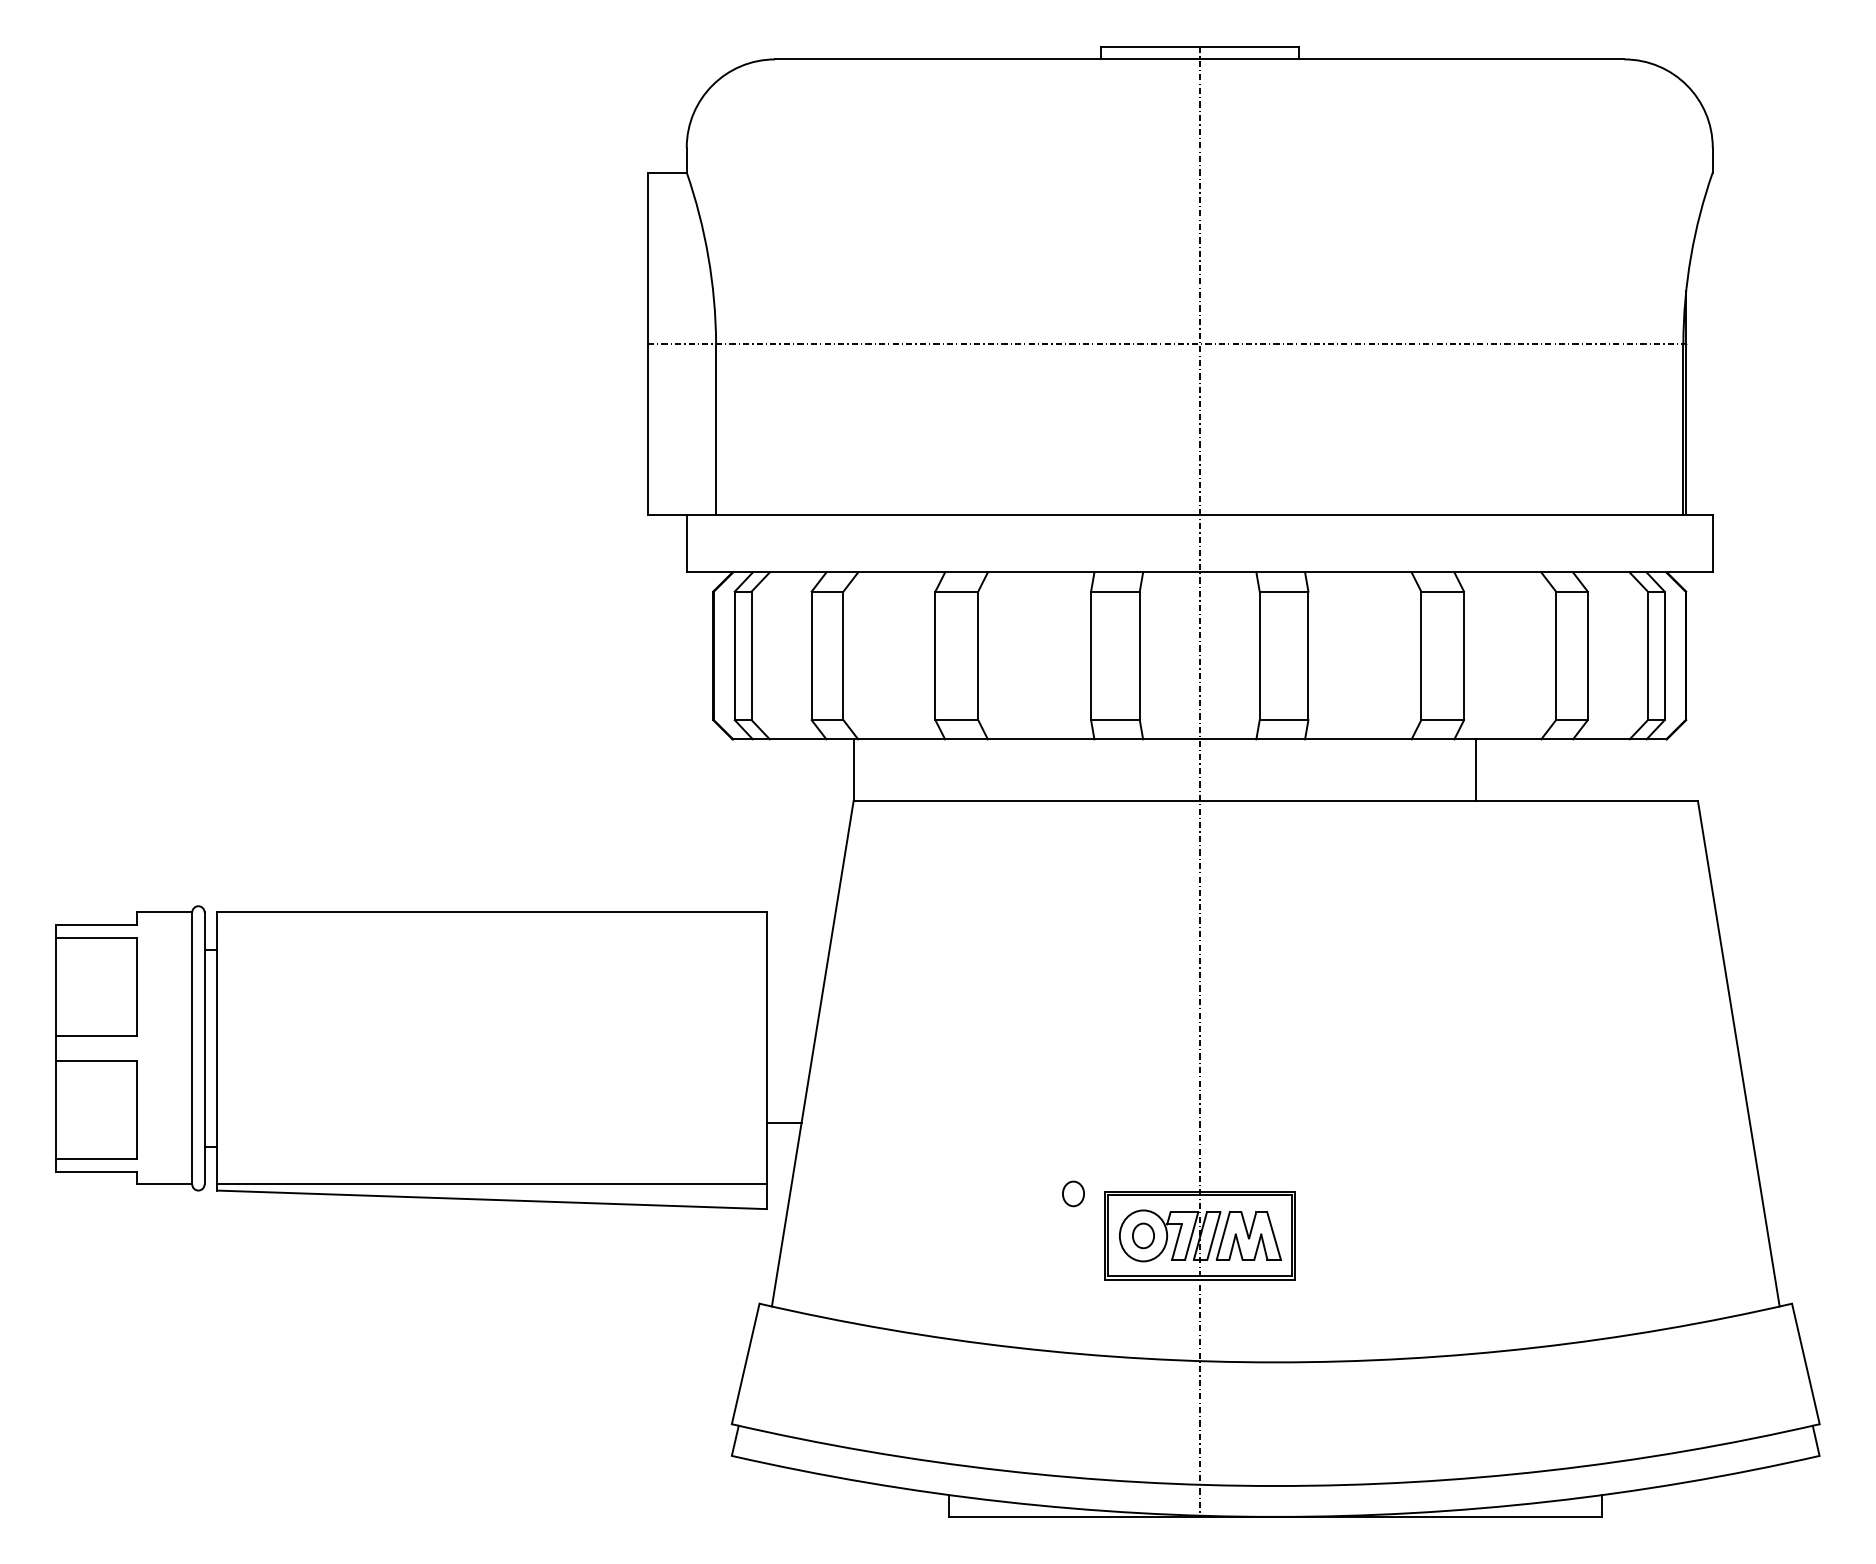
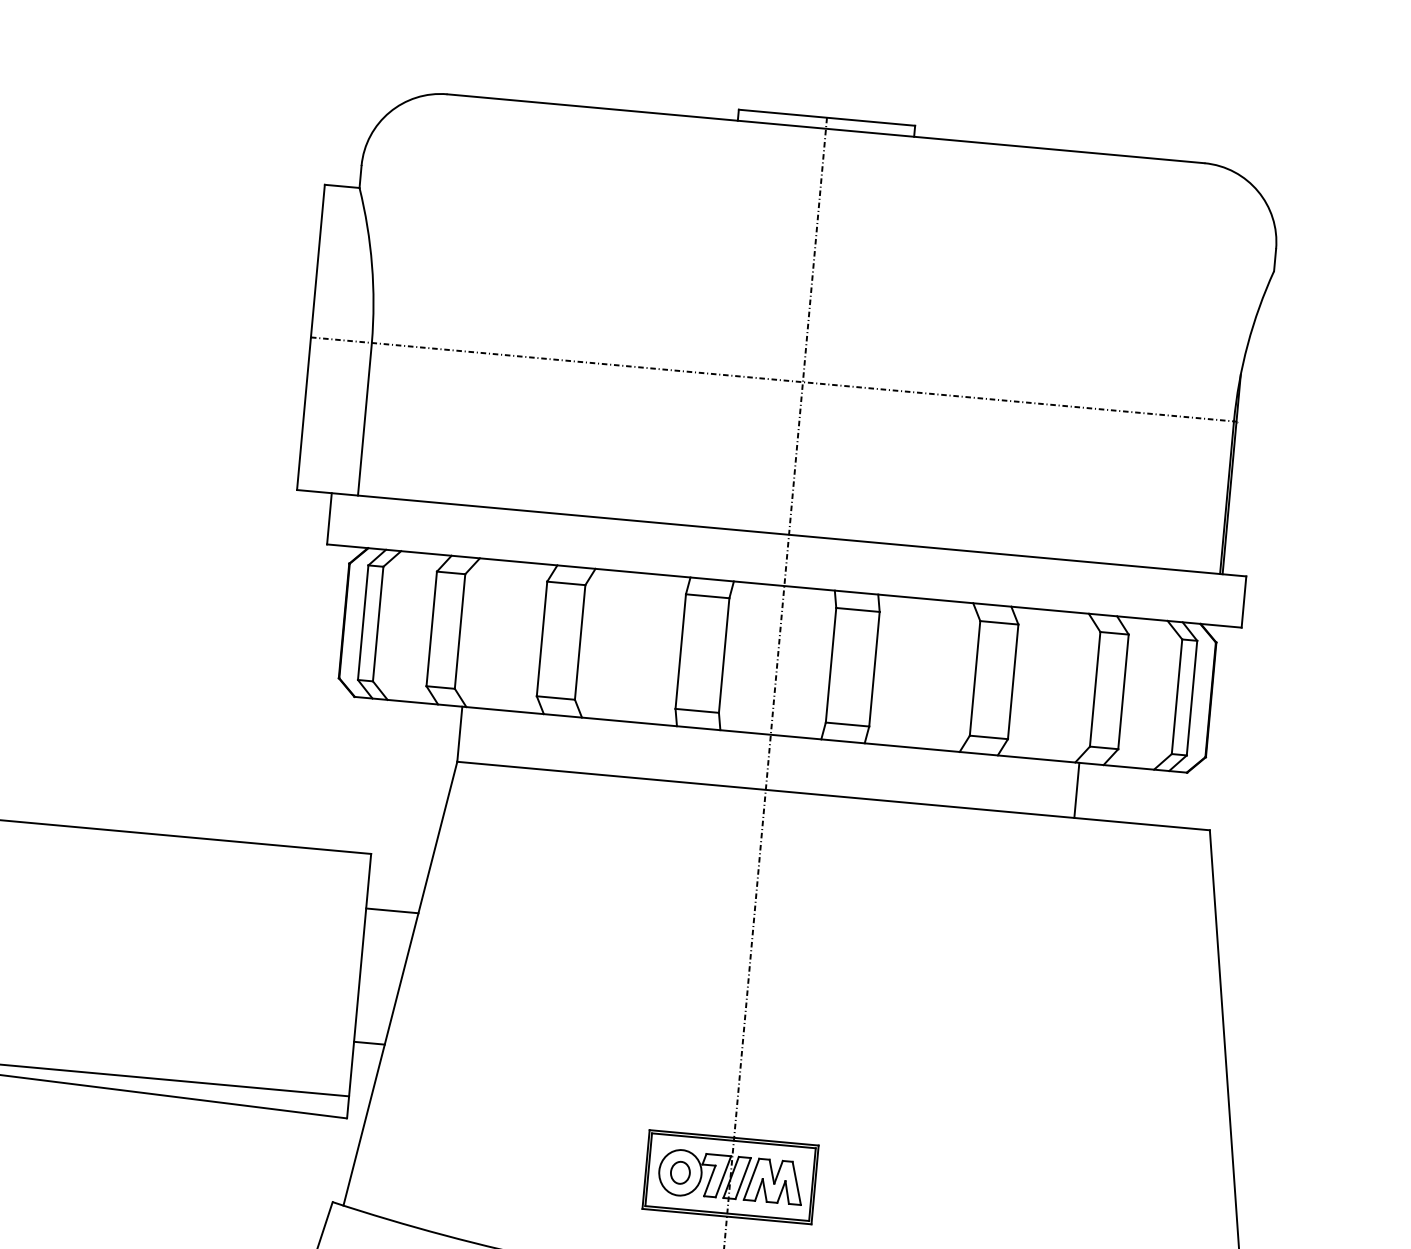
line: (1475, 770) -> (1076, 790), moved
line: (796, 973) -> (392, 910), added
part: (1073, 1193) -> (621, 1129), removed

